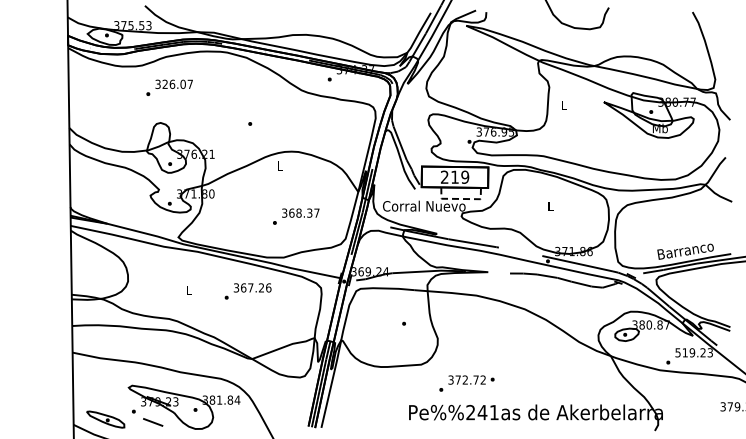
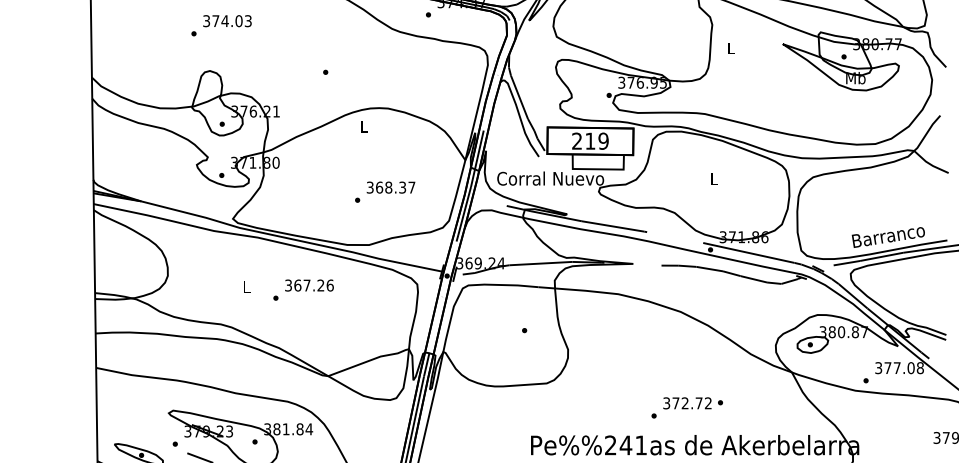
text: (177, 83) -> (231, 20), 326.07 -> 374.03
line: (461, 198) -> (598, 168), dashed -> solid
text: (247, 291) -> (302, 290), moved
text: (694, 352) -> (899, 367), 519.23 -> 377.08
text: (466, 383) -> (686, 407), moved

